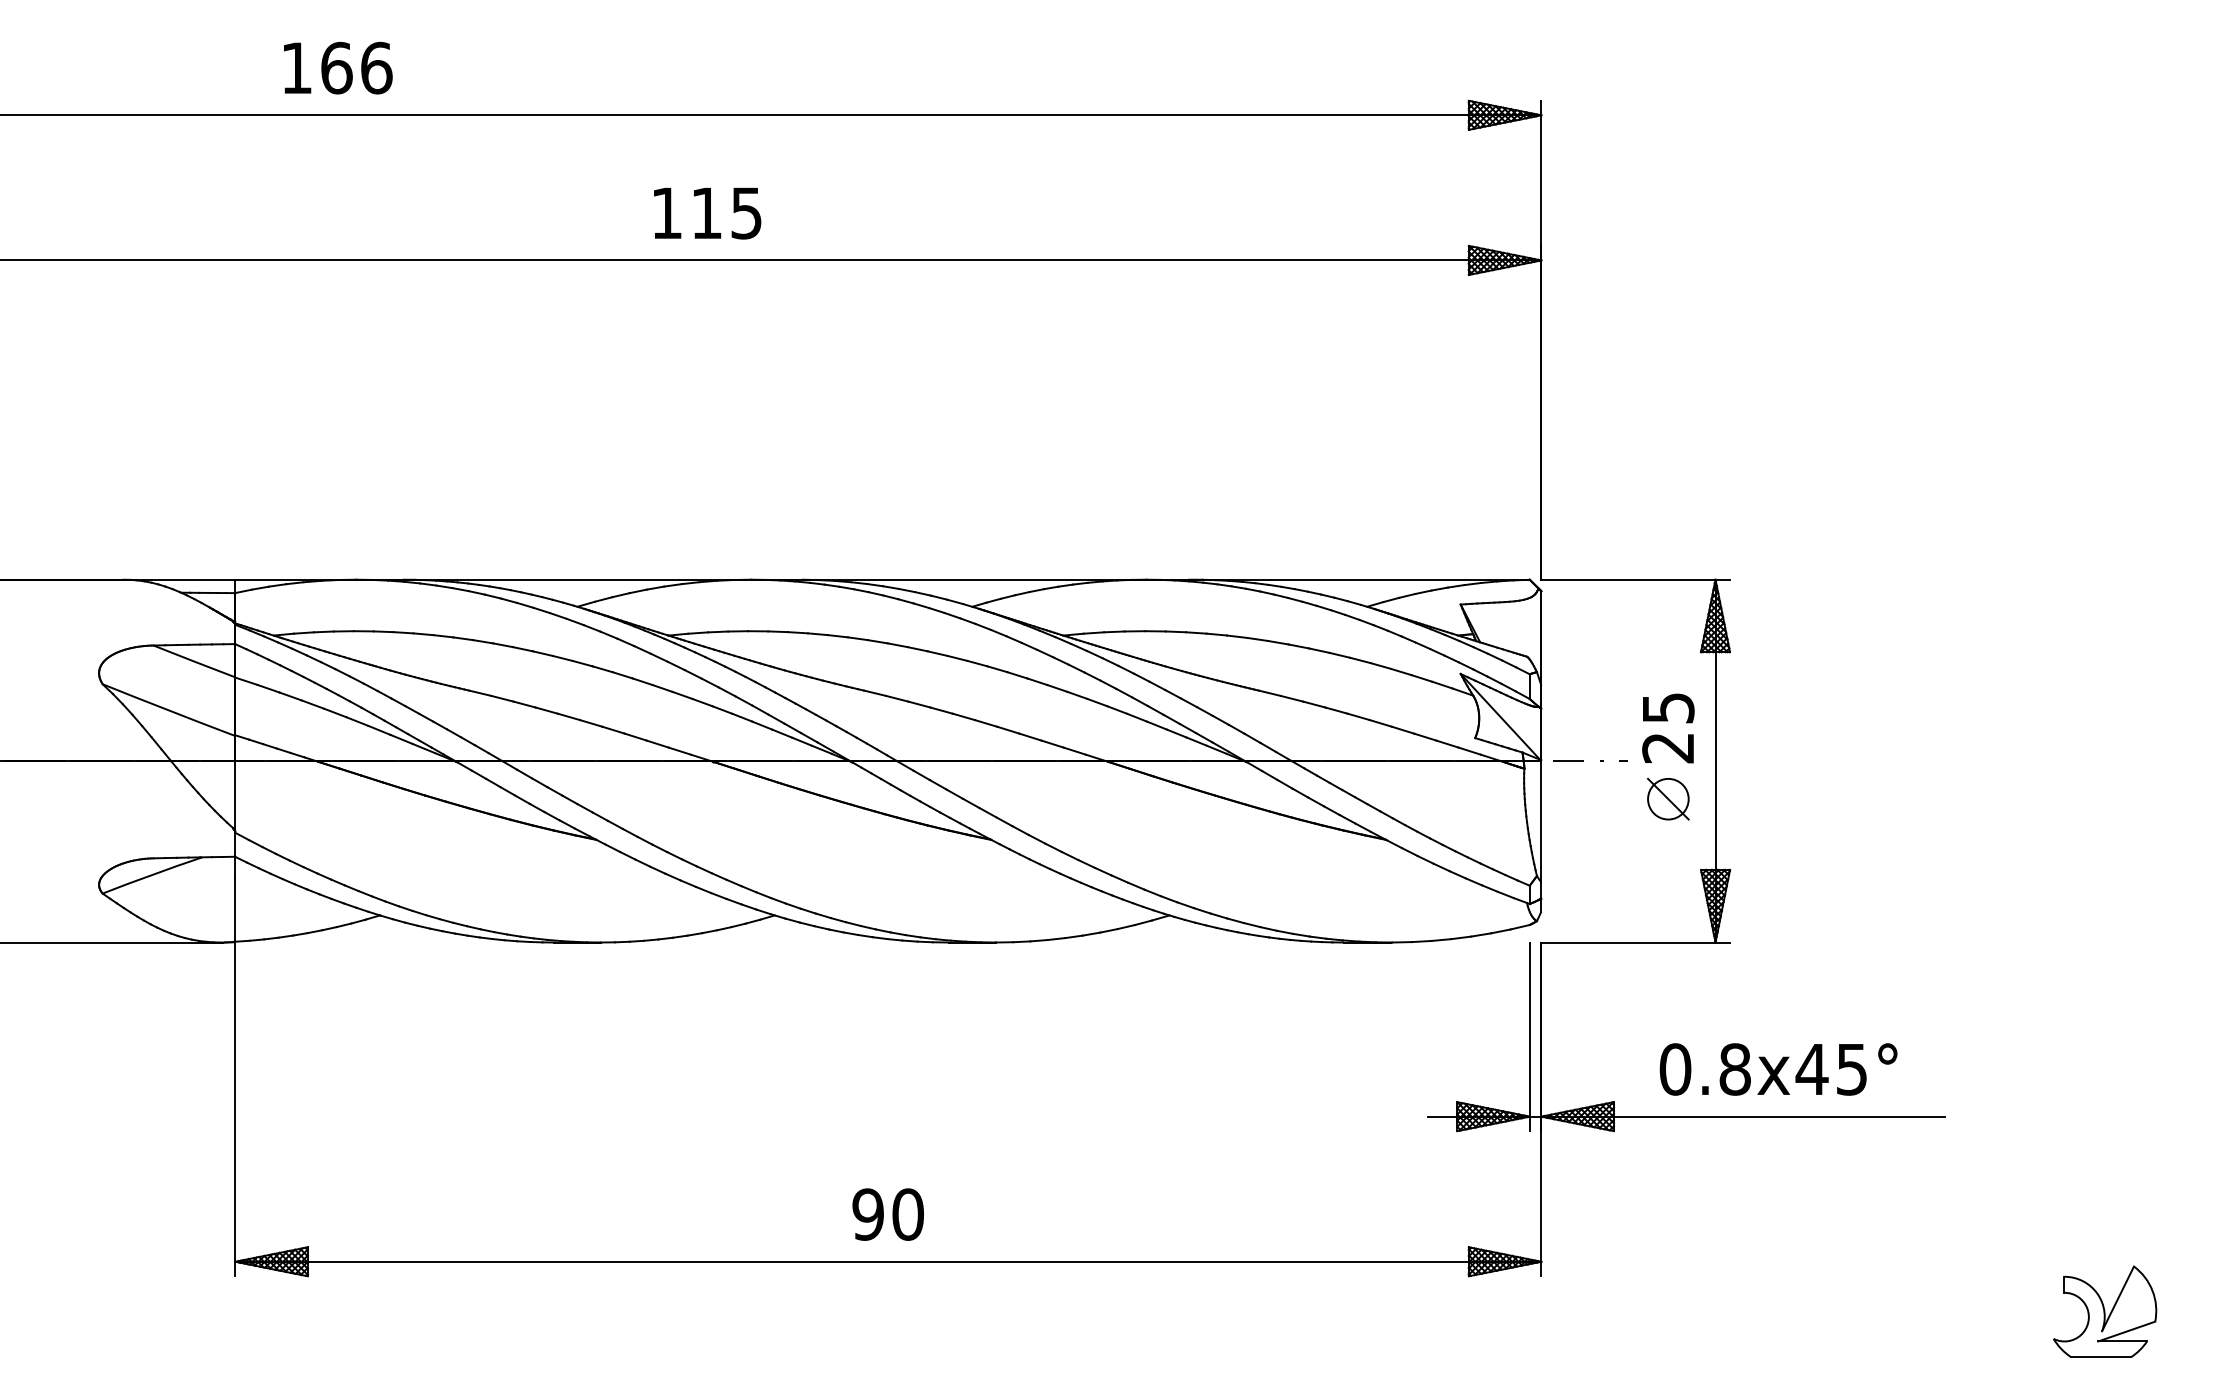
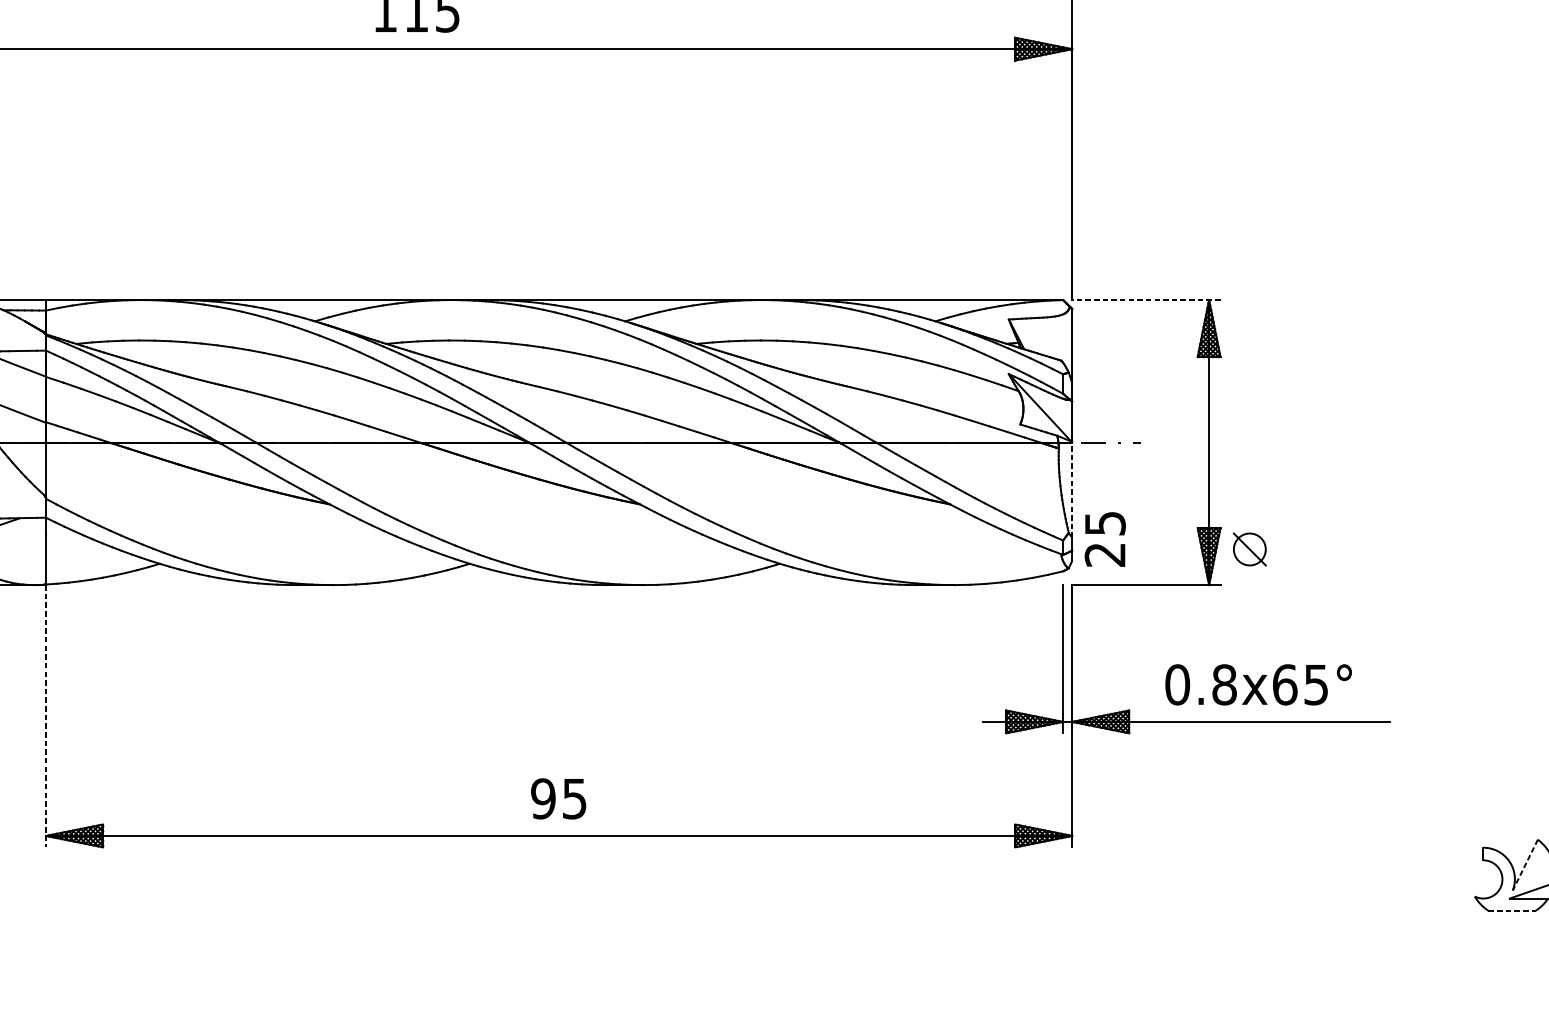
line: (1635, 579) -> (1146, 299), solid -> dashed
text: (1668, 728) -> (1105, 539), moved
part: (1668, 798) -> (1249, 548), moved
line: (1541, 820) -> (1072, 489), solid -> dashed
text: (1811, 1069) -> (1284, 684), 0.8x45° -> 0.8x65°
line: (235, 1109) -> (46, 716), solid -> dashed
text: (907, 1214) -> (574, 798), 90 -> 95
line: (2117, 1299) -> (1524, 865), solid -> dashed
line: (2101, 1357) -> (1512, 911), solid -> dashed

